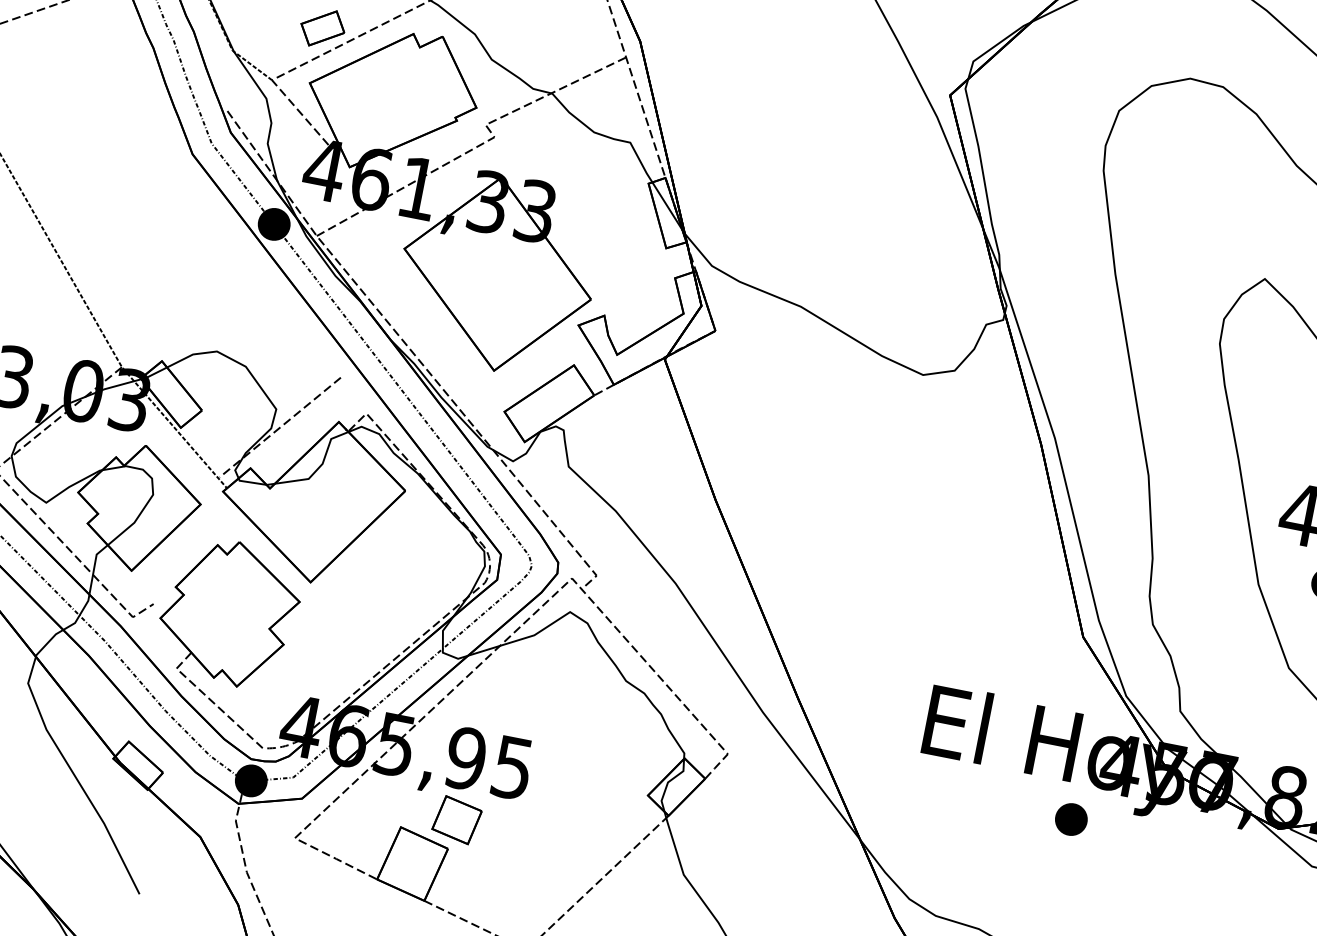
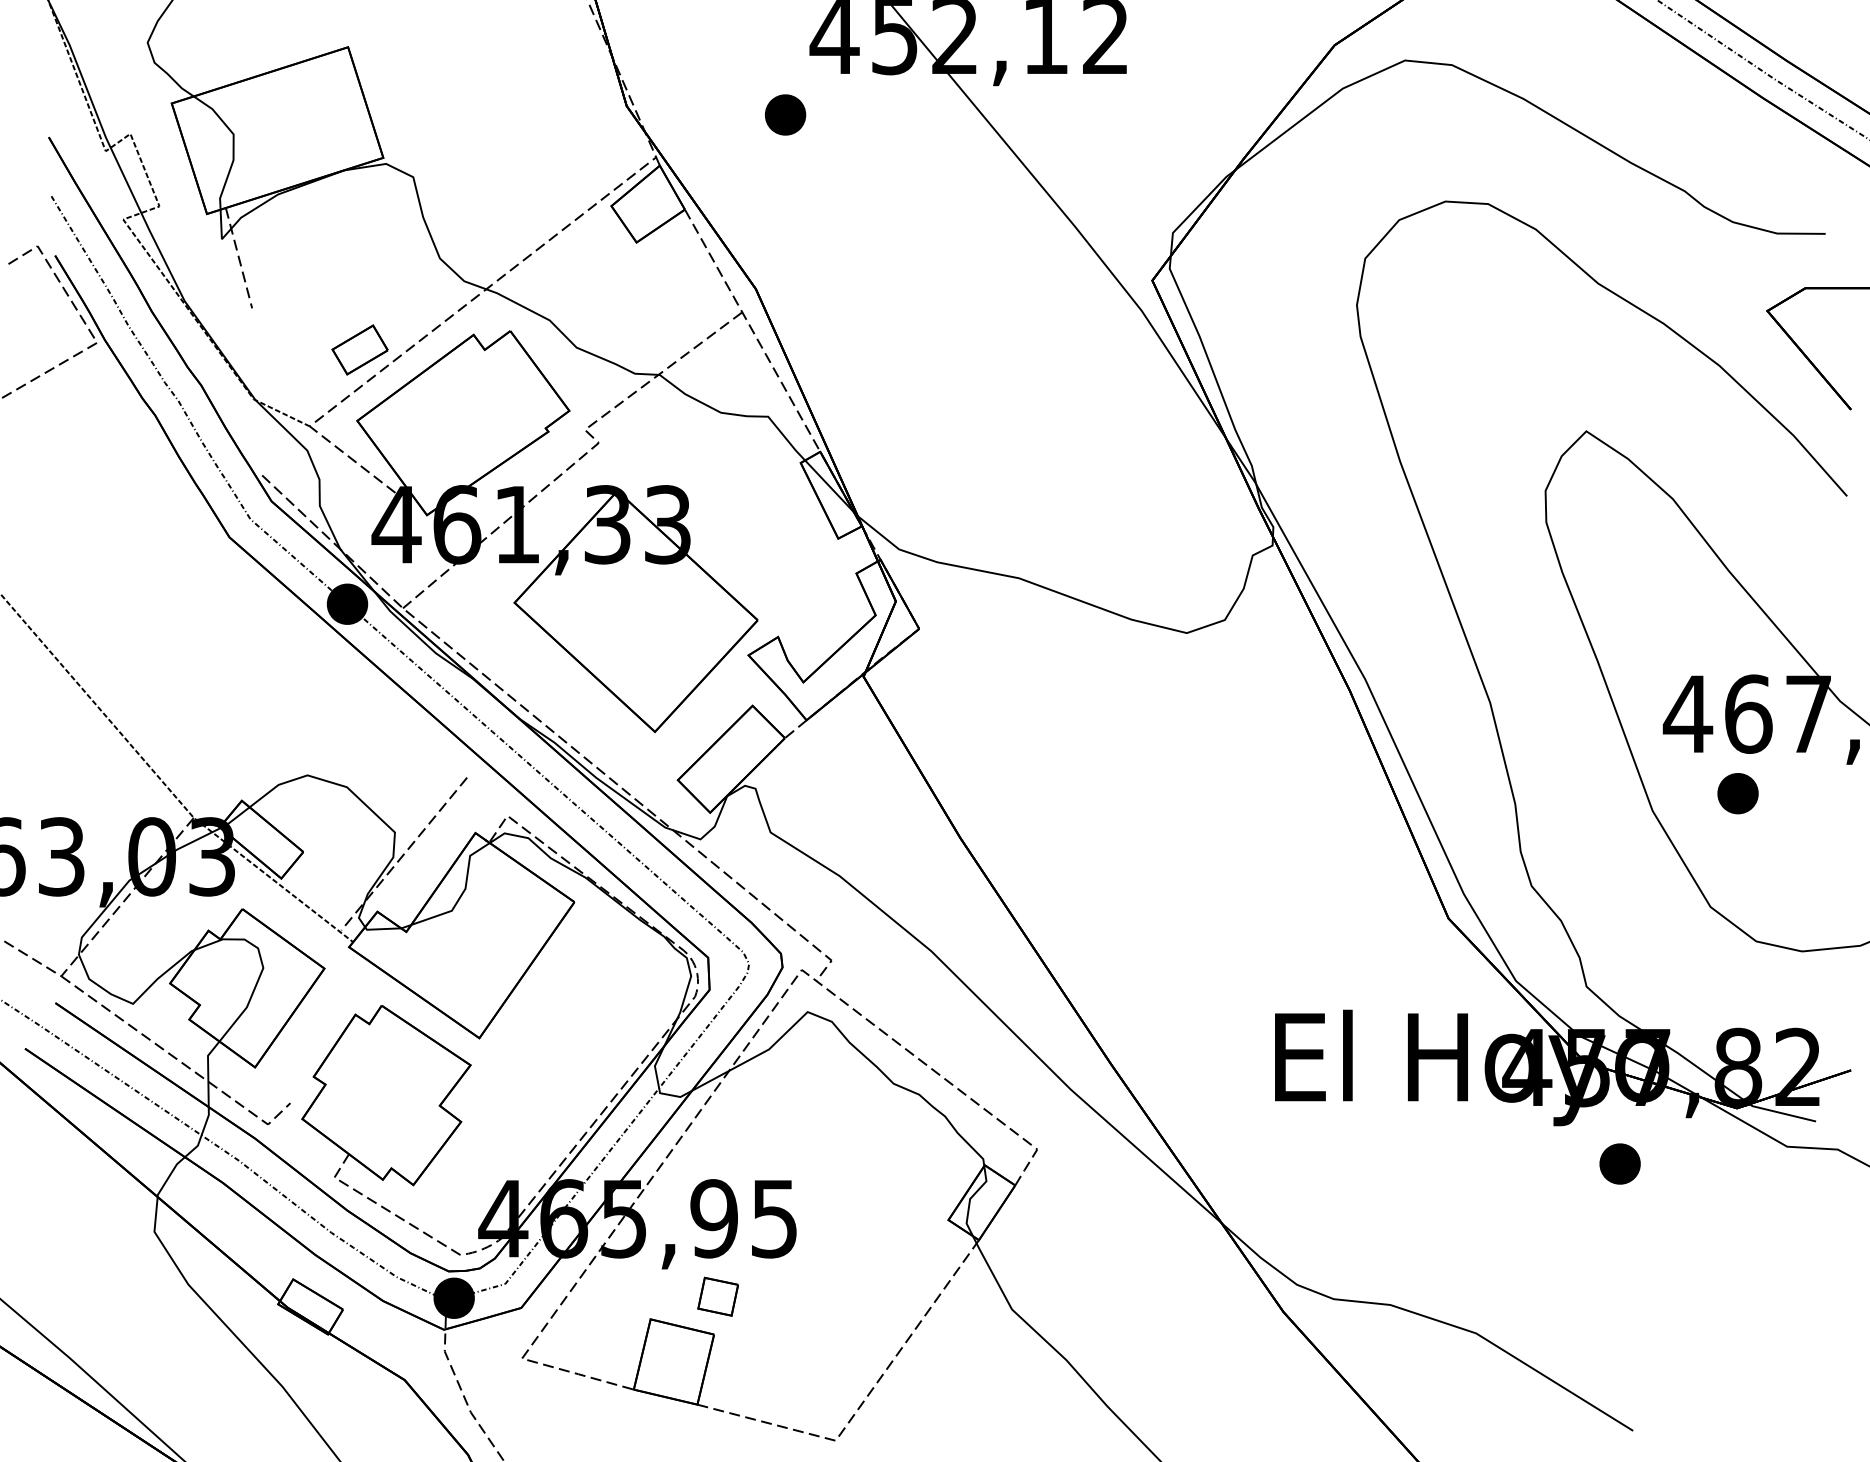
part: (456, 819) -> (717, 1296), size x0.7
part: (1070, 819) -> (1619, 1163), moved

